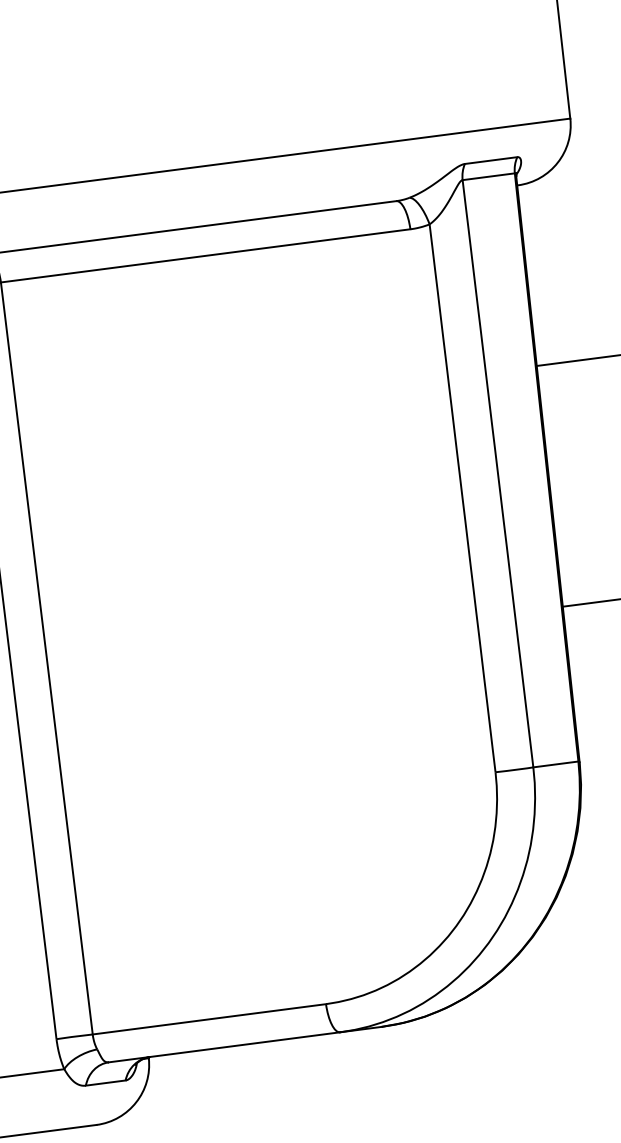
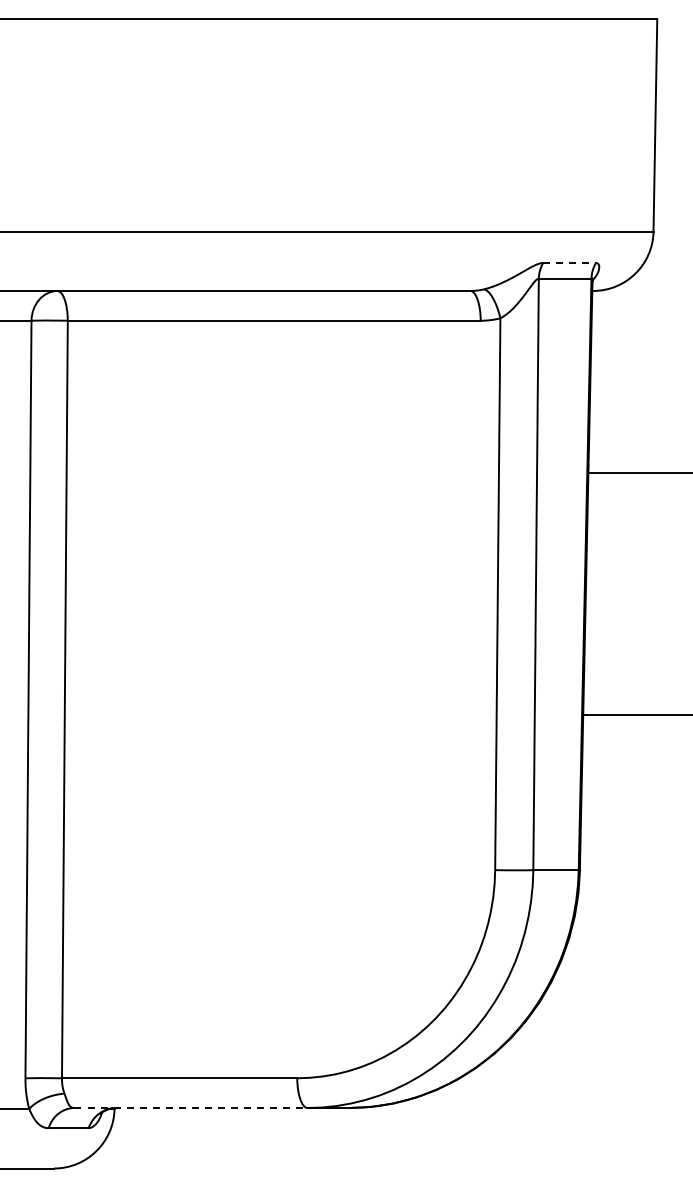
line: (491, 159) -> (570, 262), solid -> dashed
line: (225, 1047) -> (191, 1108), solid -> dashed

